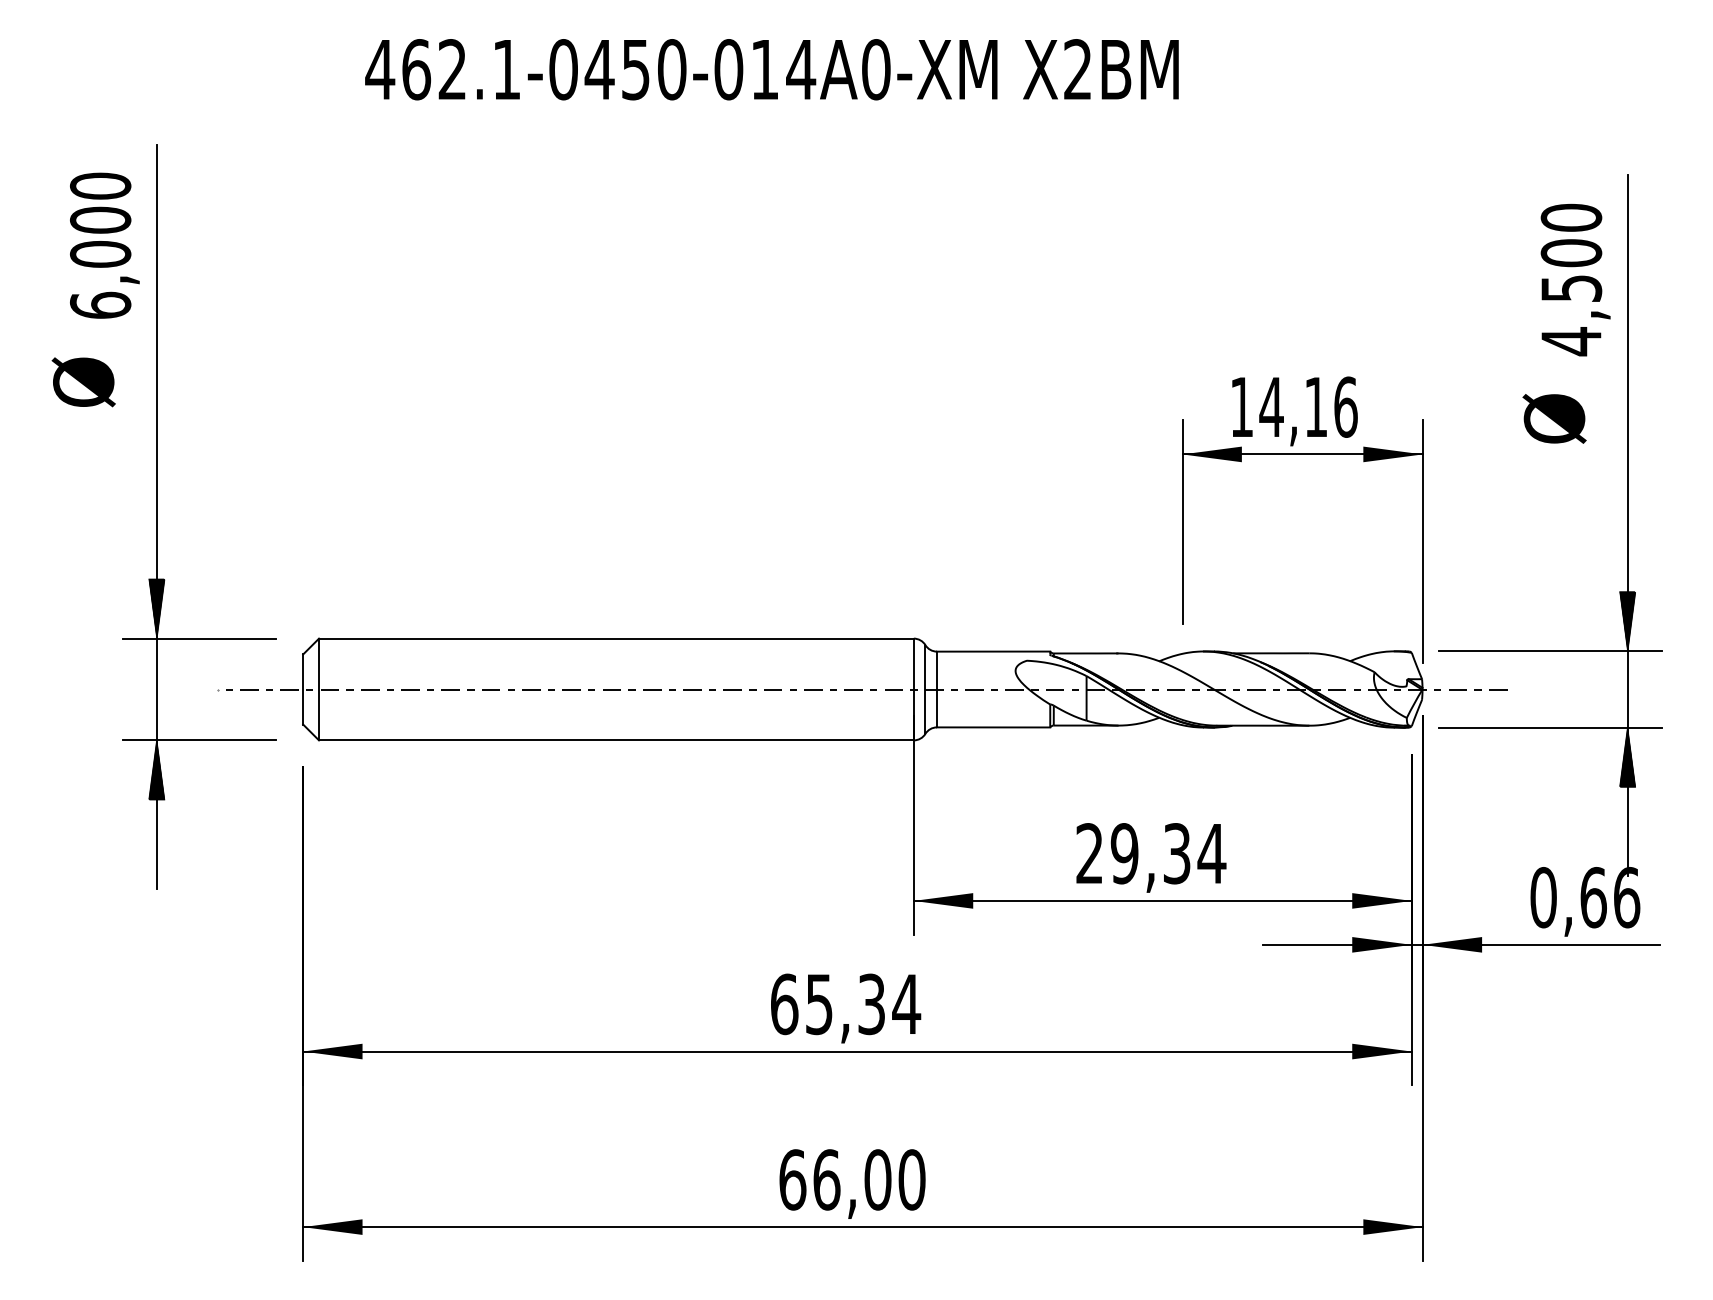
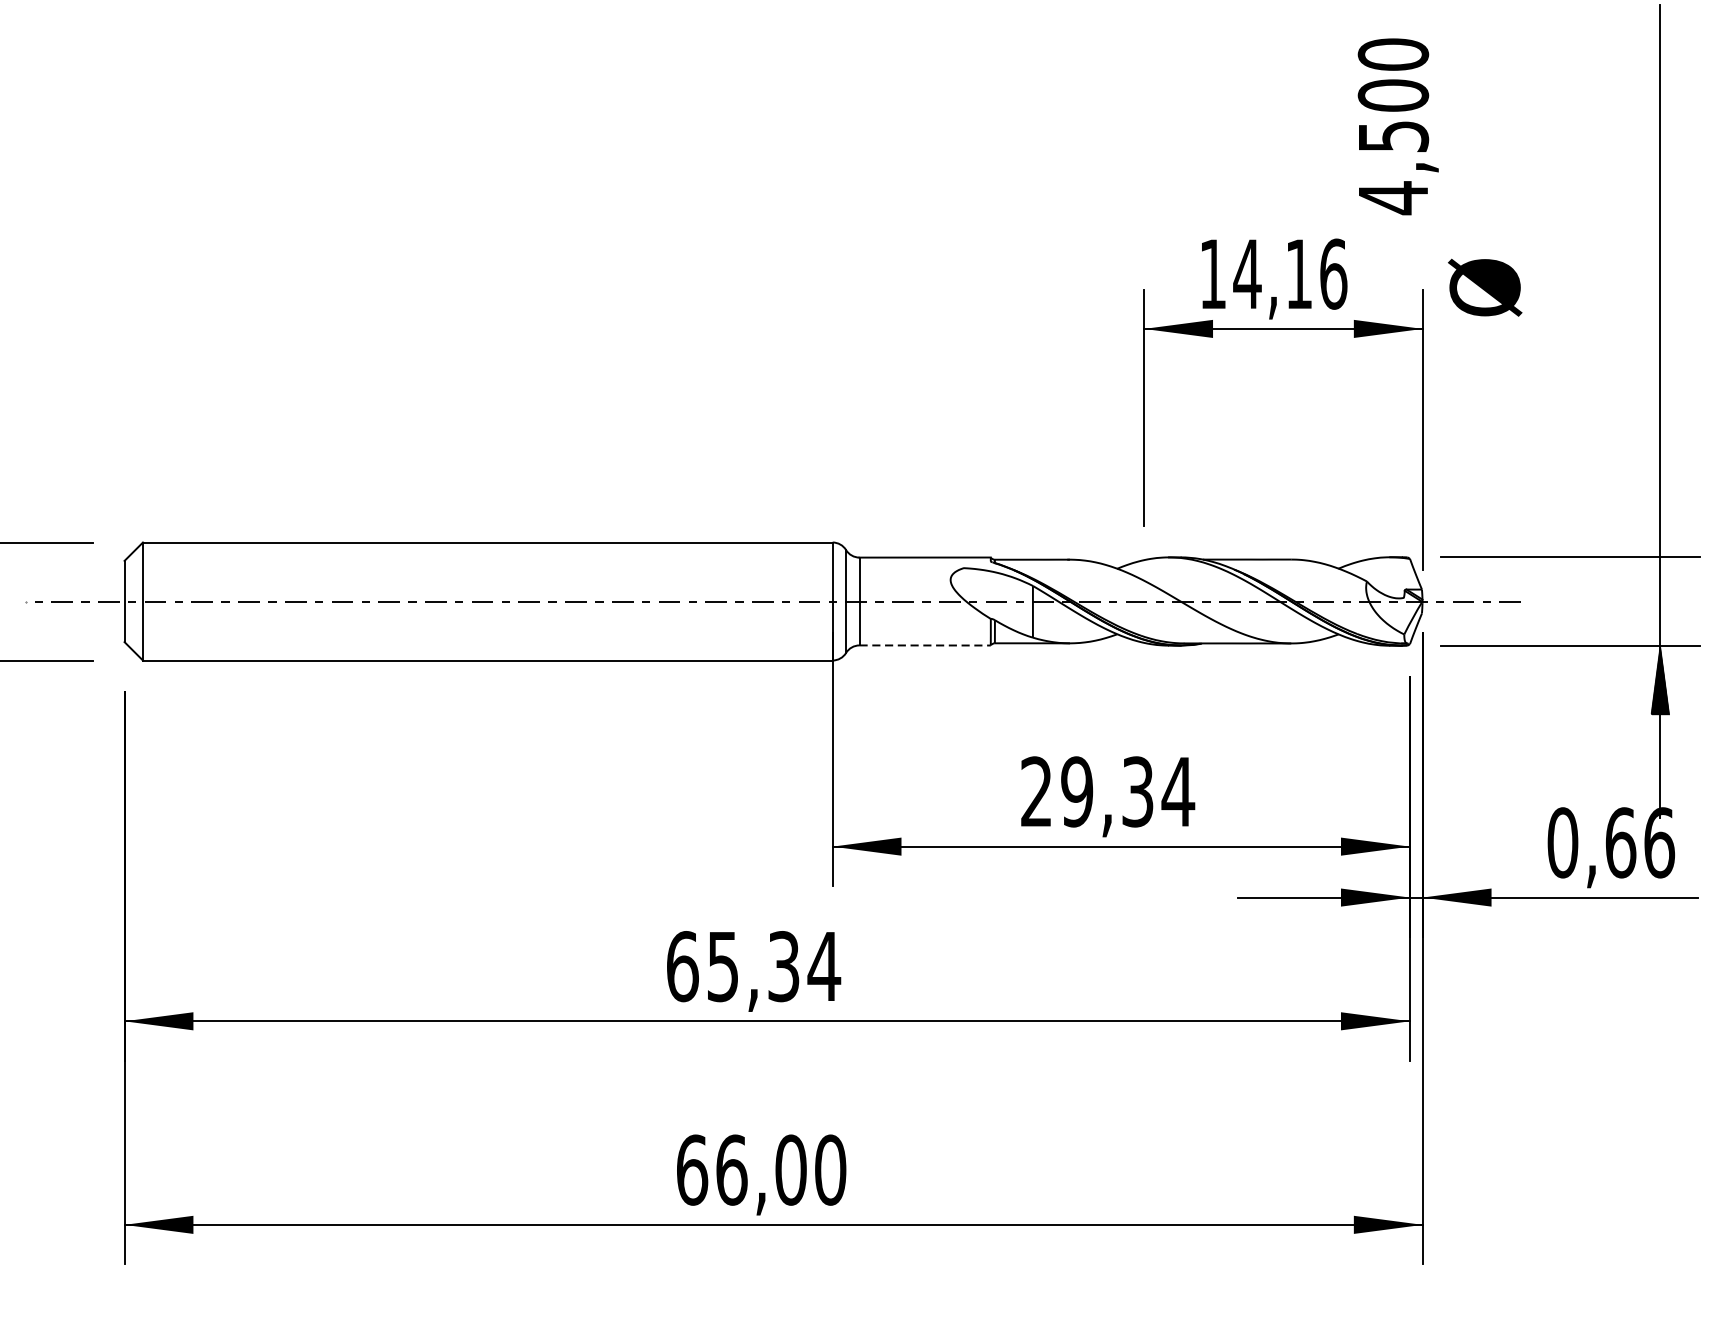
text: (1575, 279) -> (1398, 126), moved
text: (1554, 418) -> (1485, 287), moved
hatch: (1627, 620) -> (1660, 521), removed
line: (993, 727) -> (925, 645), solid -> dashed

